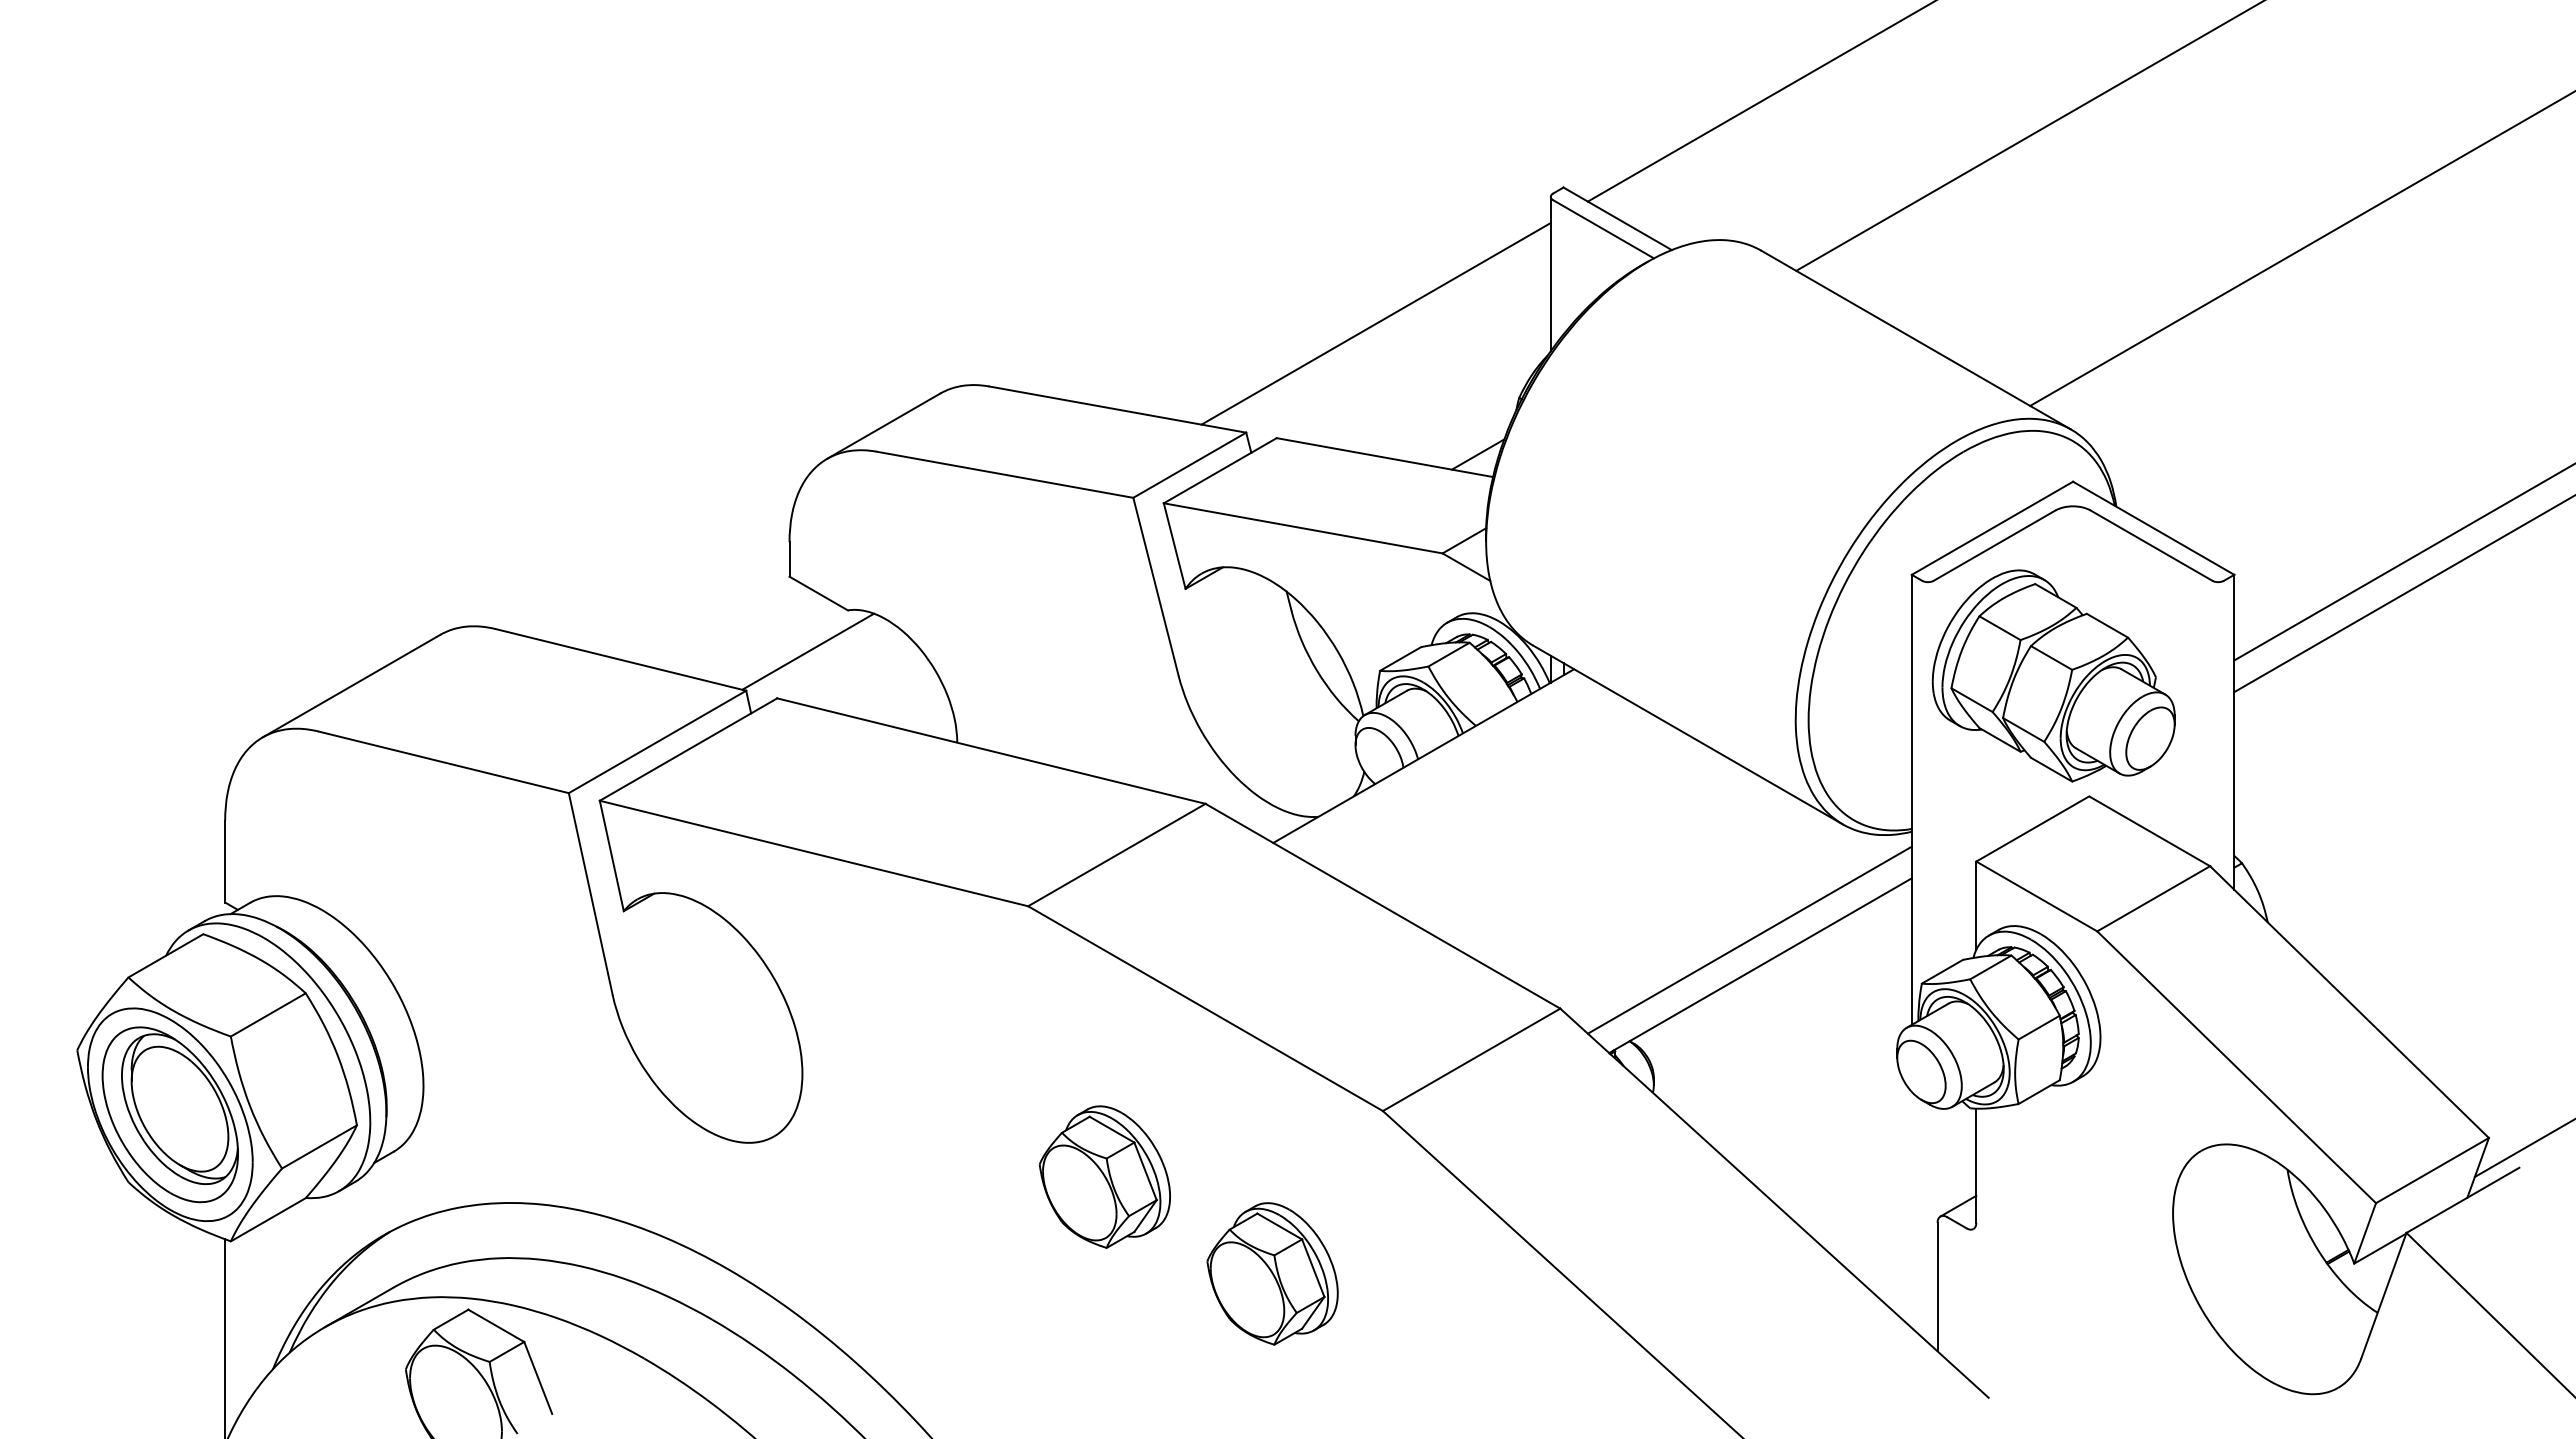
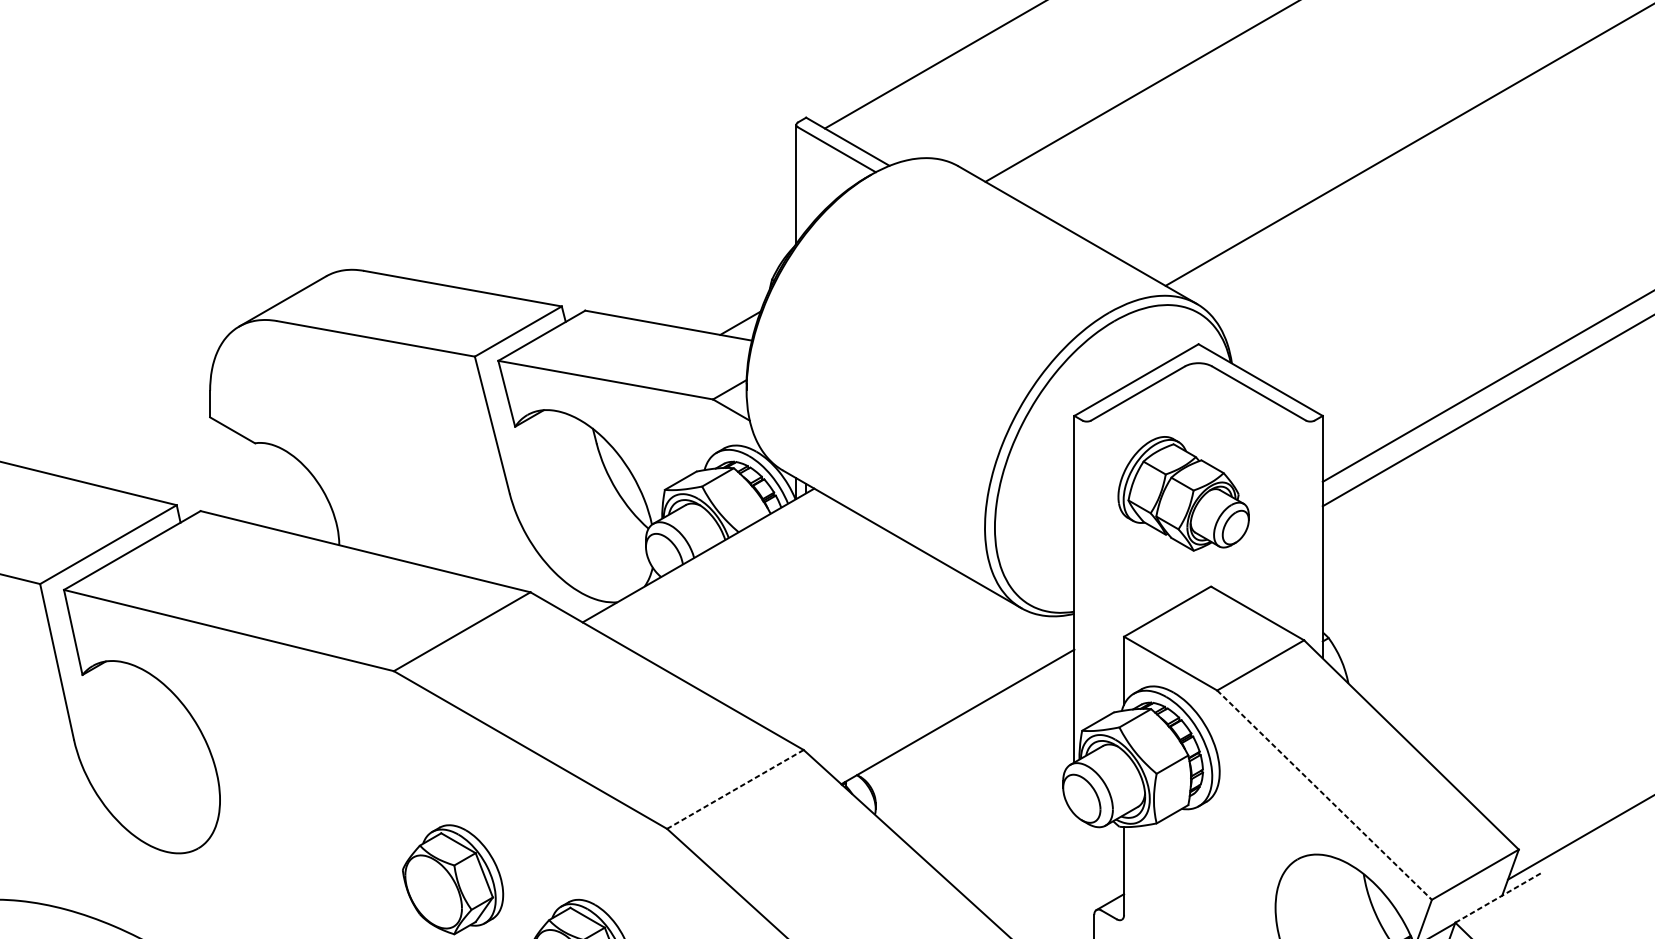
line: (1375, 323) -> (661, 222), removed
line: (808, 651) -> (224, 474), removed
part: (2053, 675) -> (1183, 493), size x0.7
line: (1749, 939) -> (949, 696), removed
line: (1471, 1060) -> (735, 789), solid -> dashed
line: (2236, 1067) -> (1324, 795), solid -> dashed
line: (2463, 1200) -> (1499, 897), solid -> dashed

